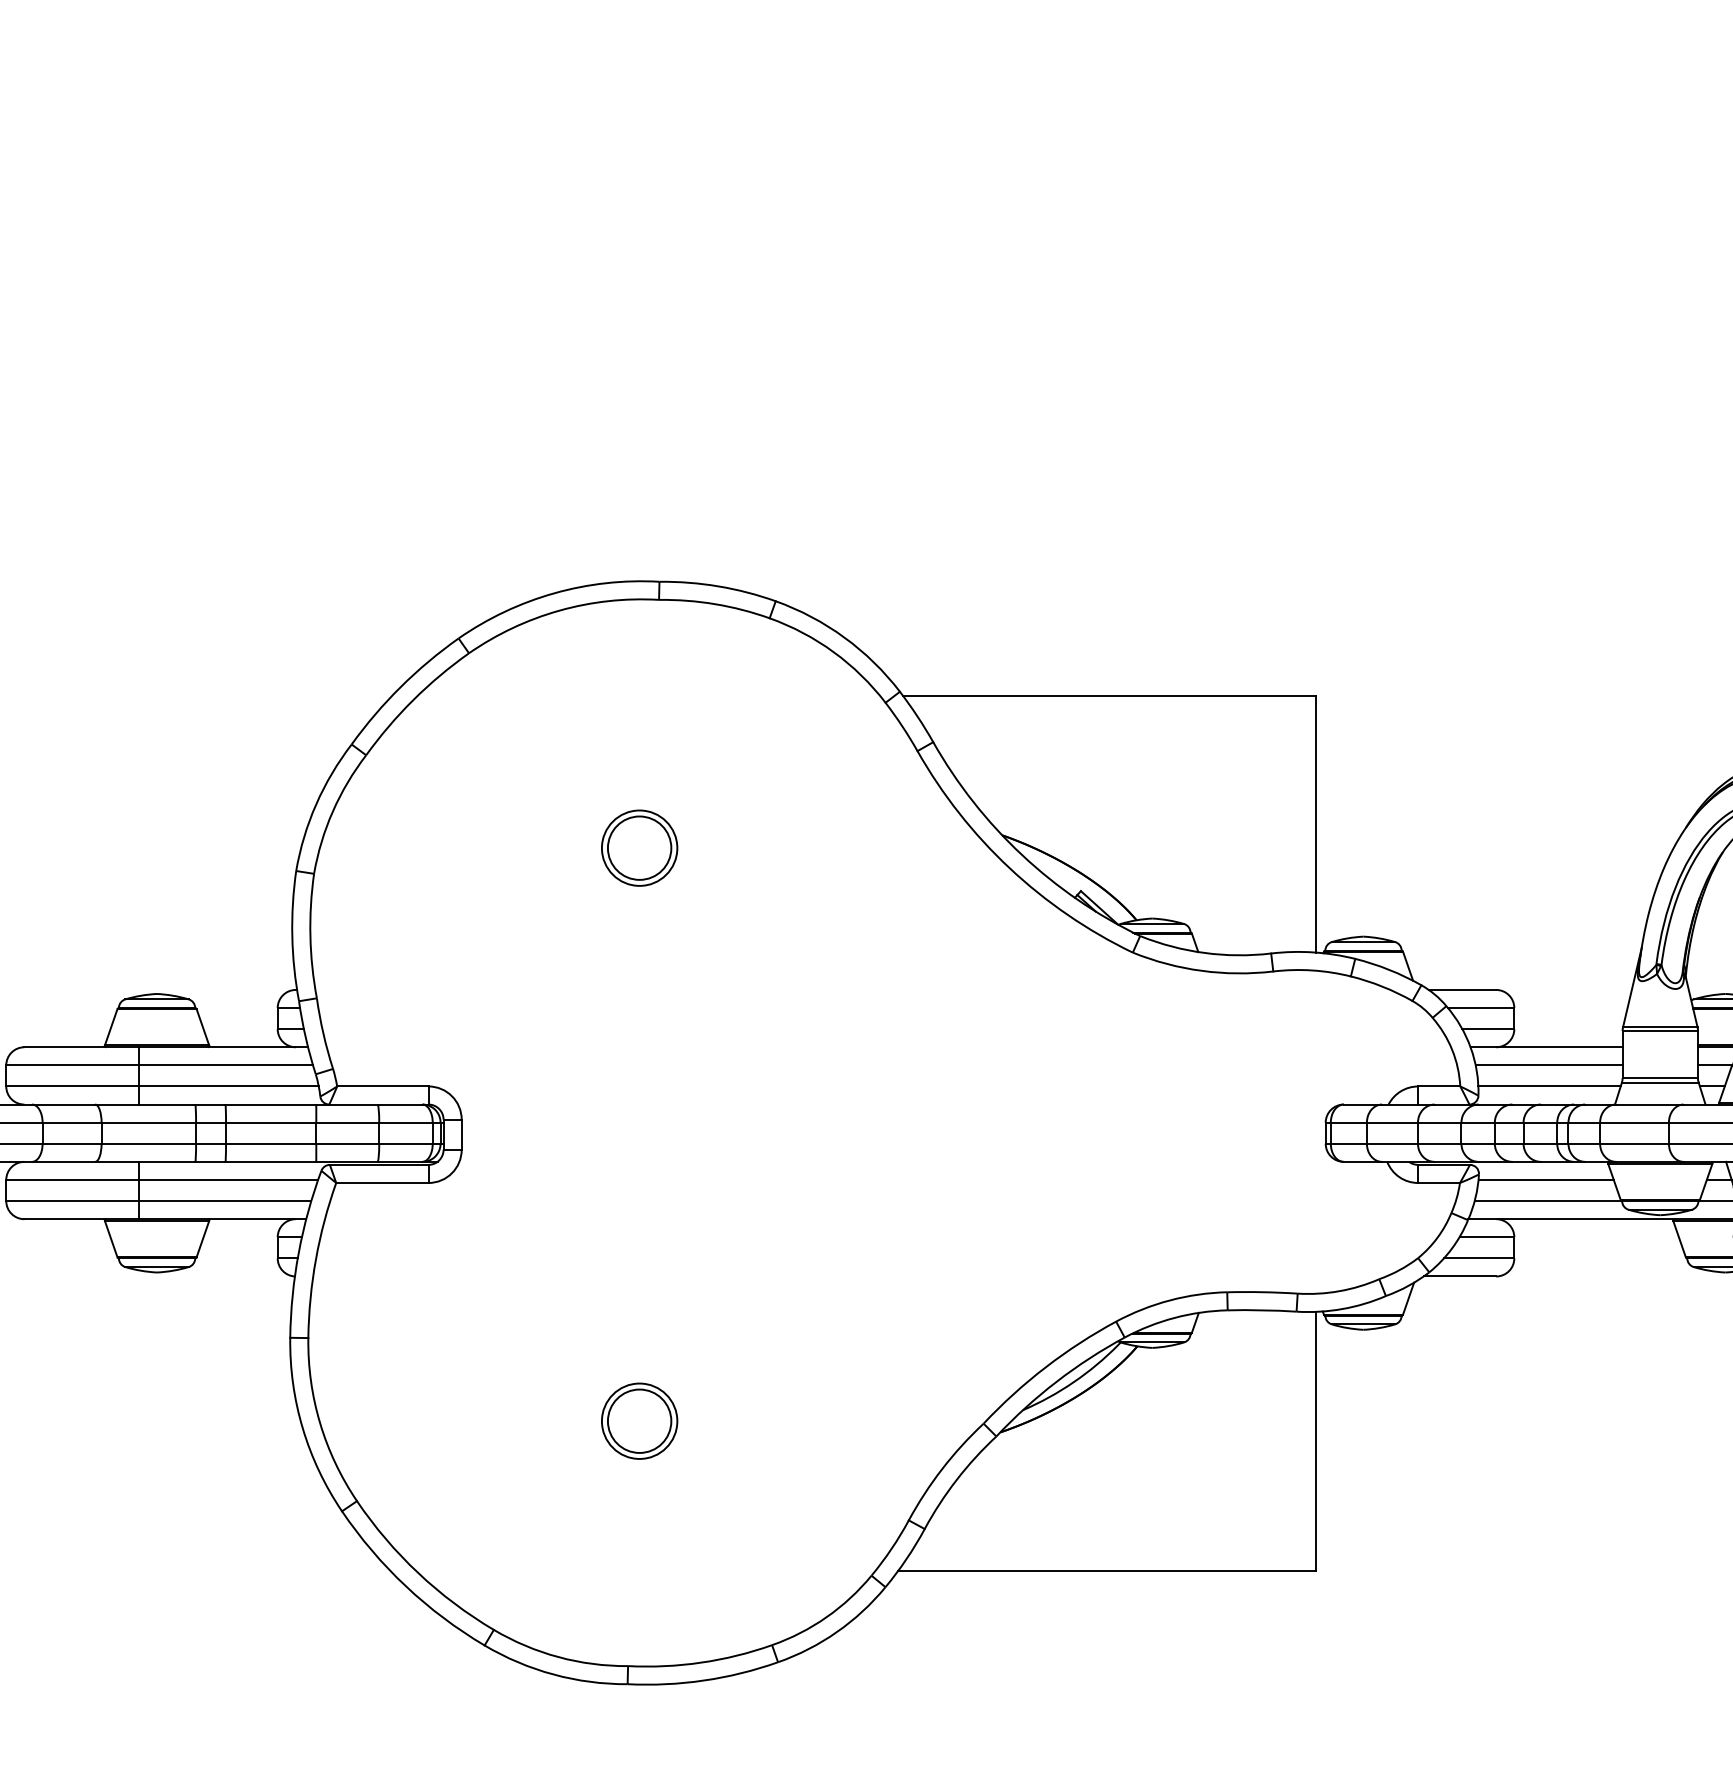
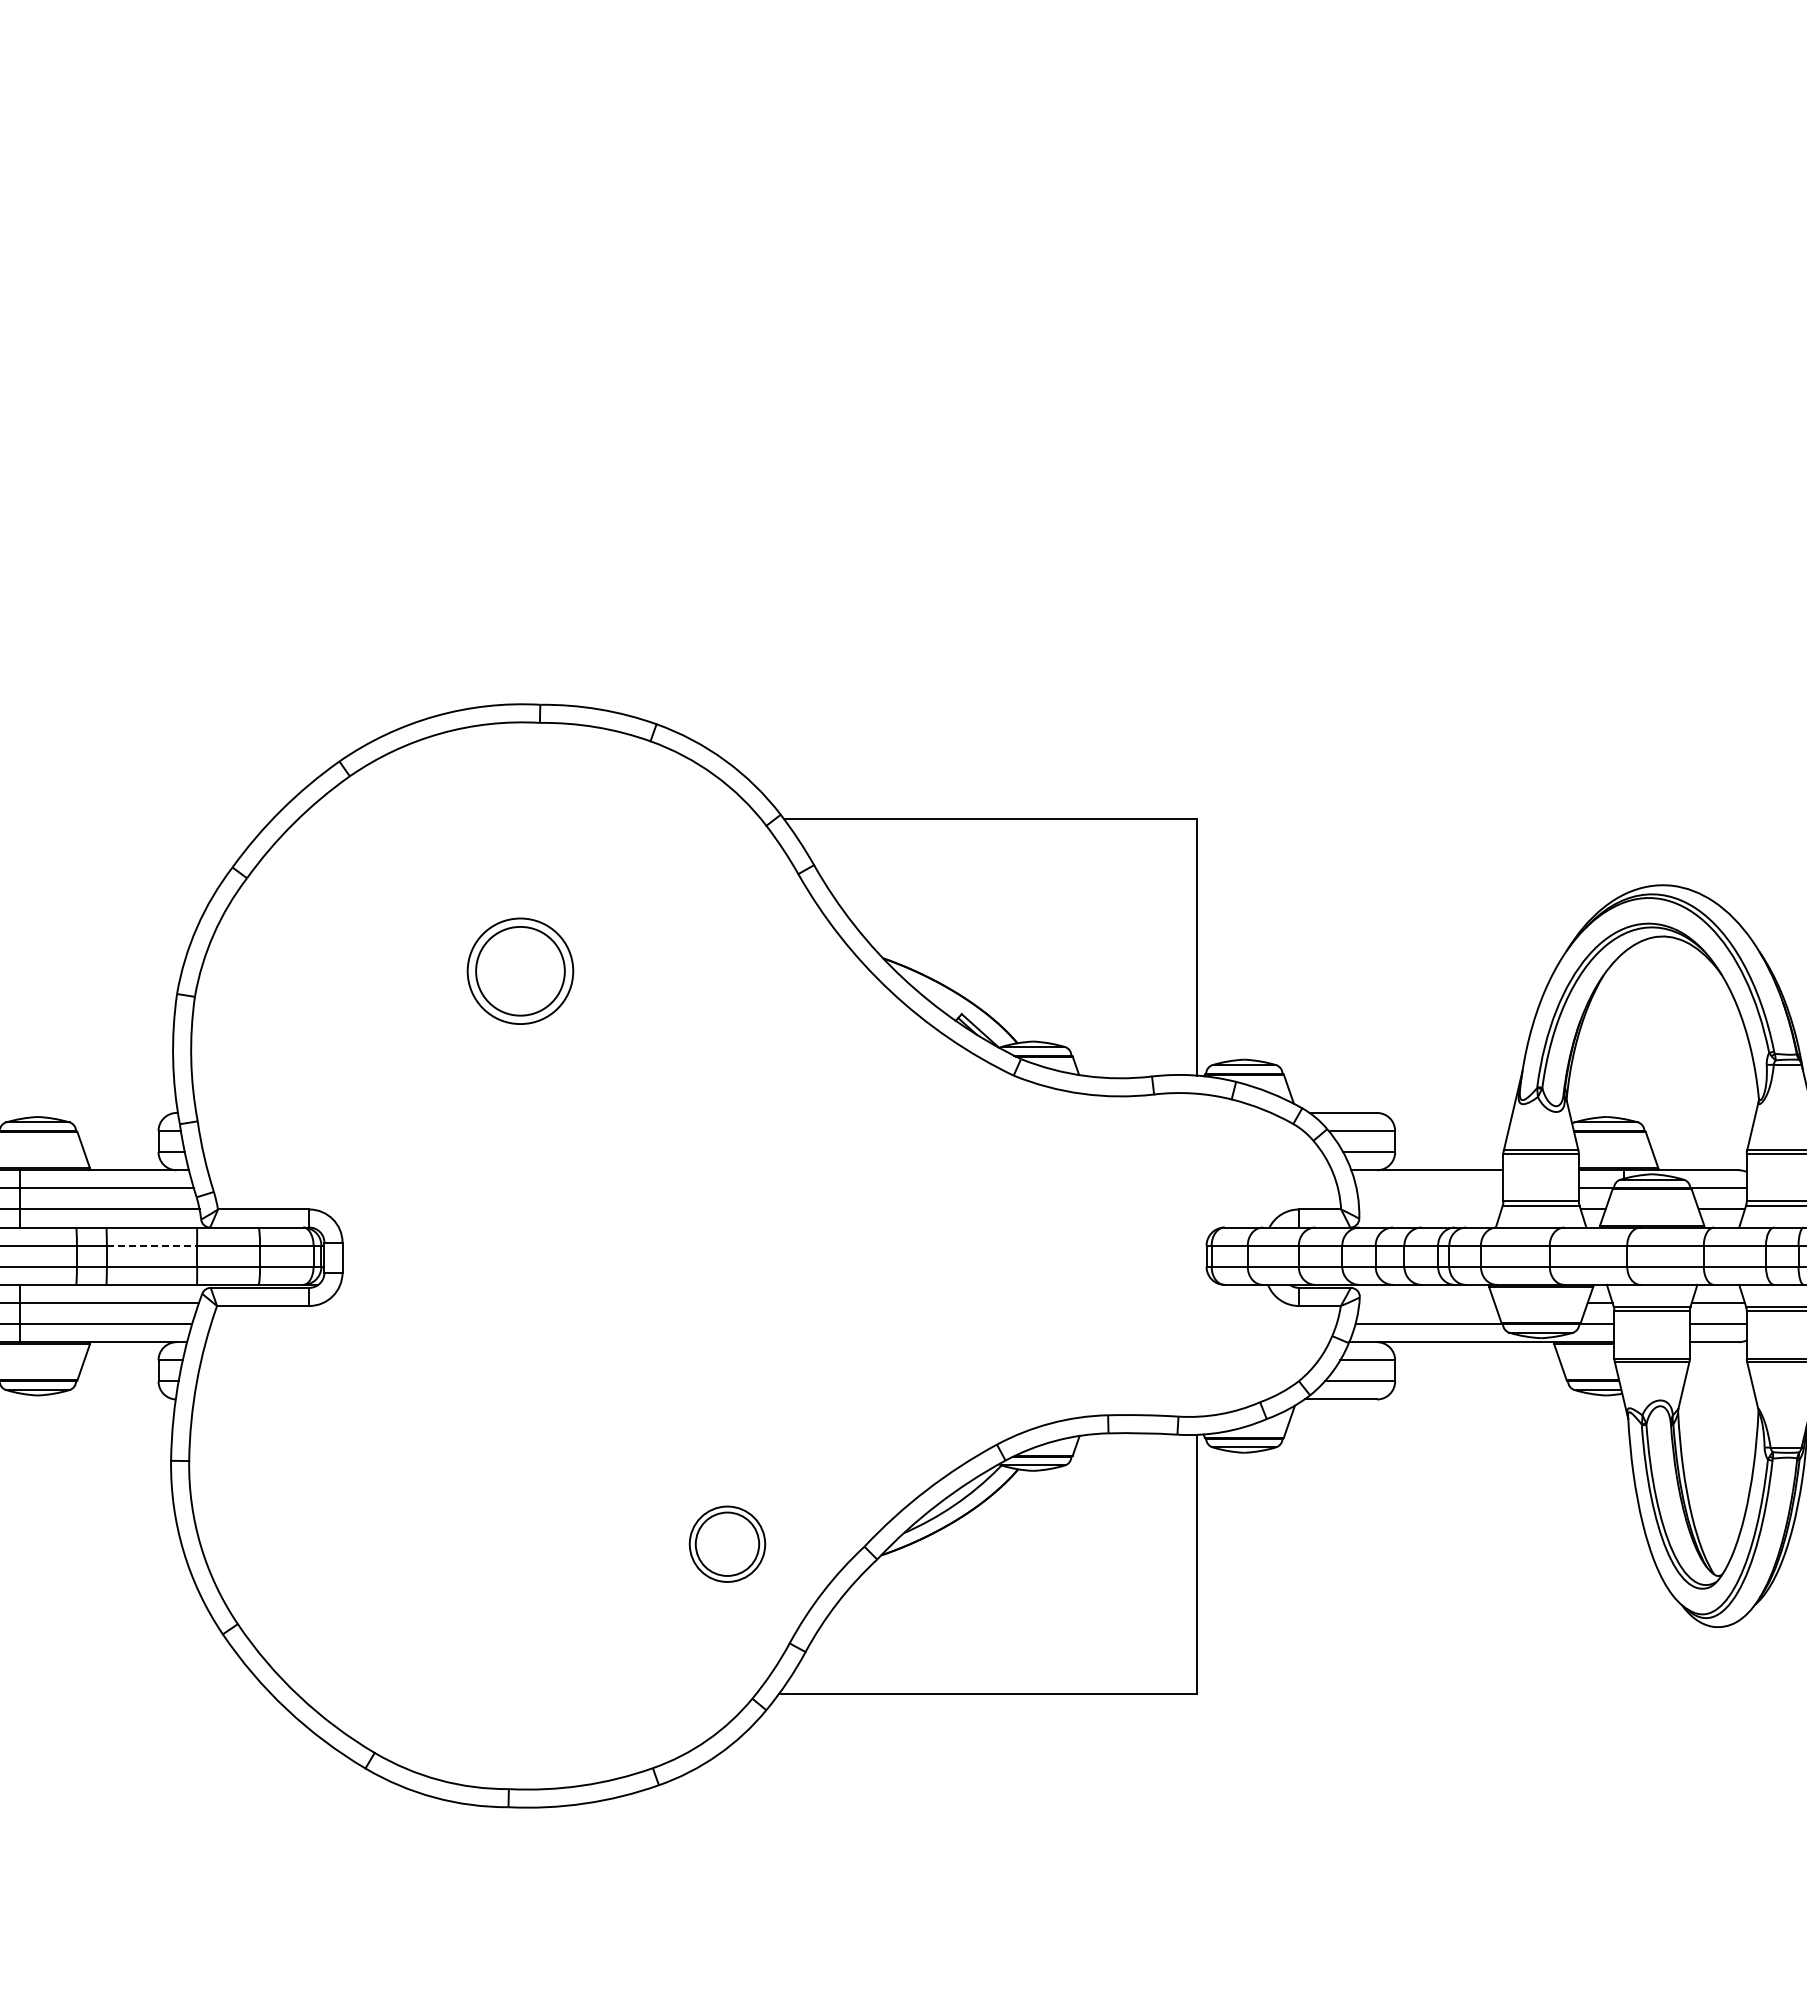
part: (639, 847) -> (520, 970), size x1.4
line: (1548, 1065) -> (1429, 1188), removed
line: (1549, 1086) -> (1430, 1209), removed
line: (271, 1122) -> (152, 1245), solid -> dashed
line: (1545, 1179) -> (1426, 1302), removed
part: (639, 1420) -> (727, 1543), moved

